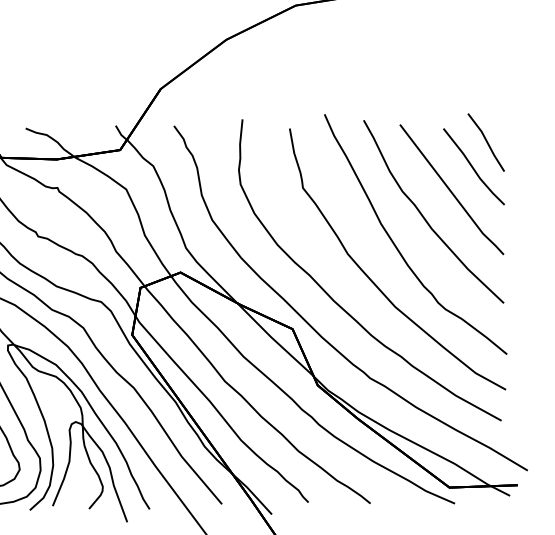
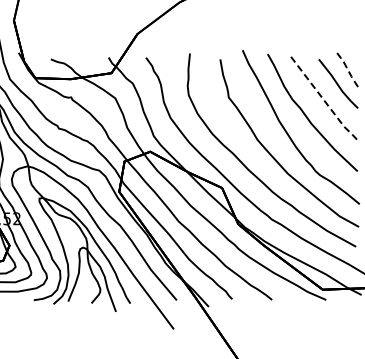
line: (488, 142) -> (347, 68), solid -> dashed
line: (452, 192) -> (324, 100), solid -> dashed

